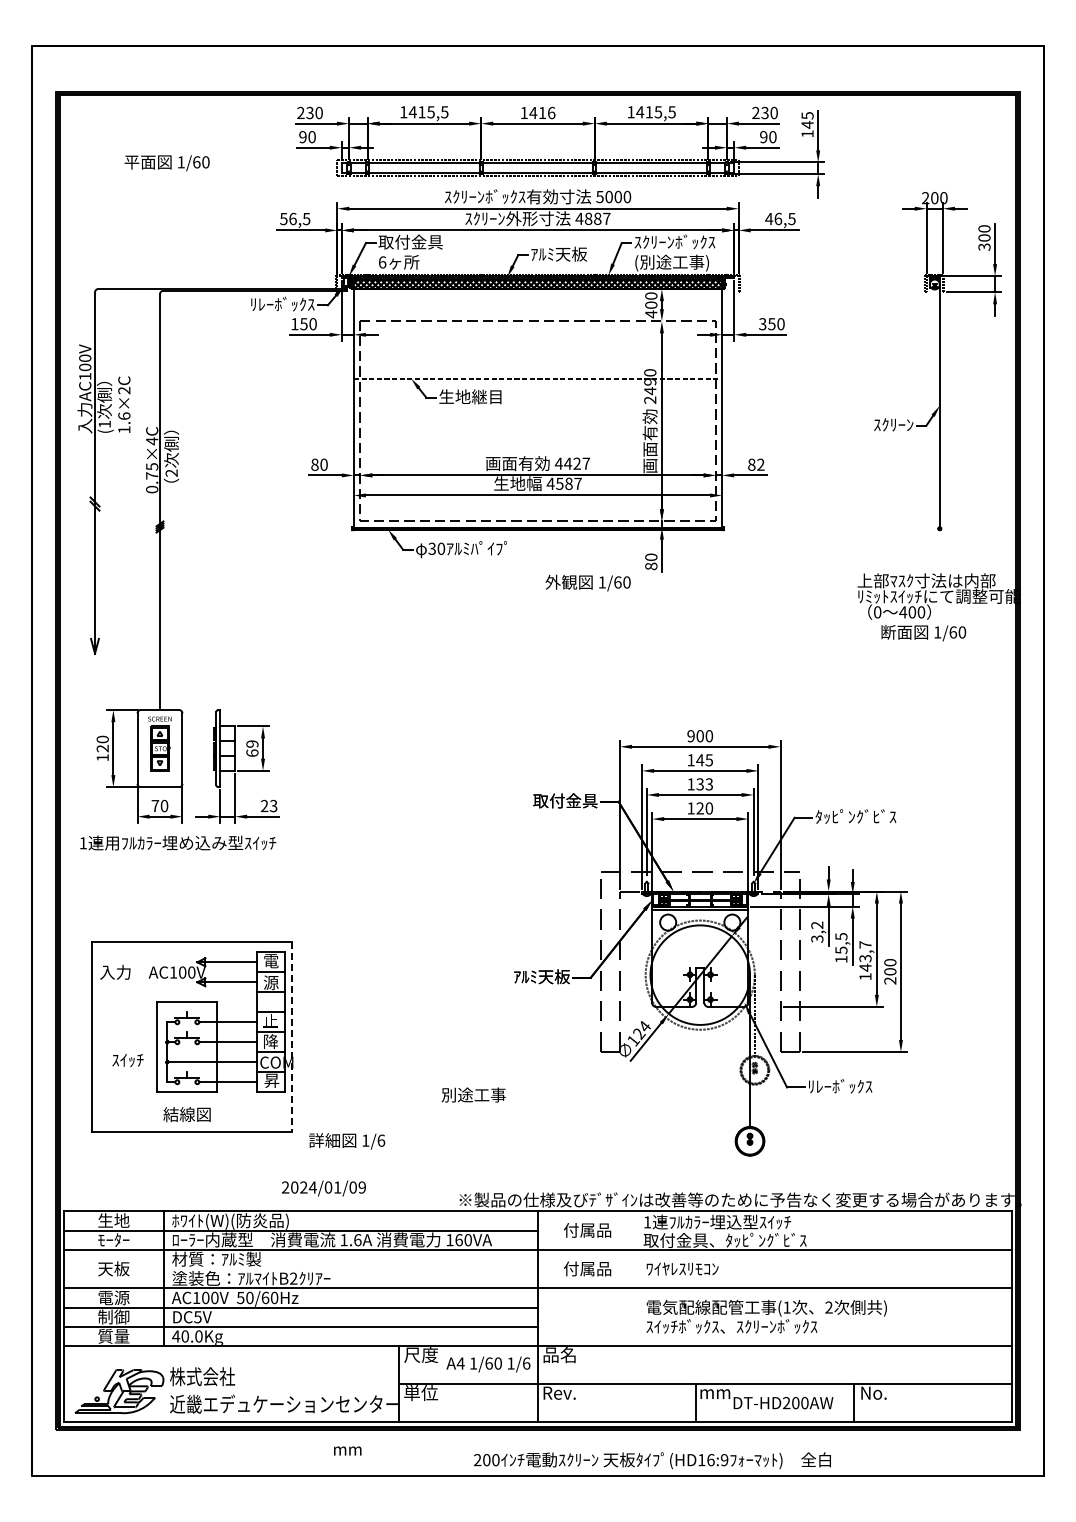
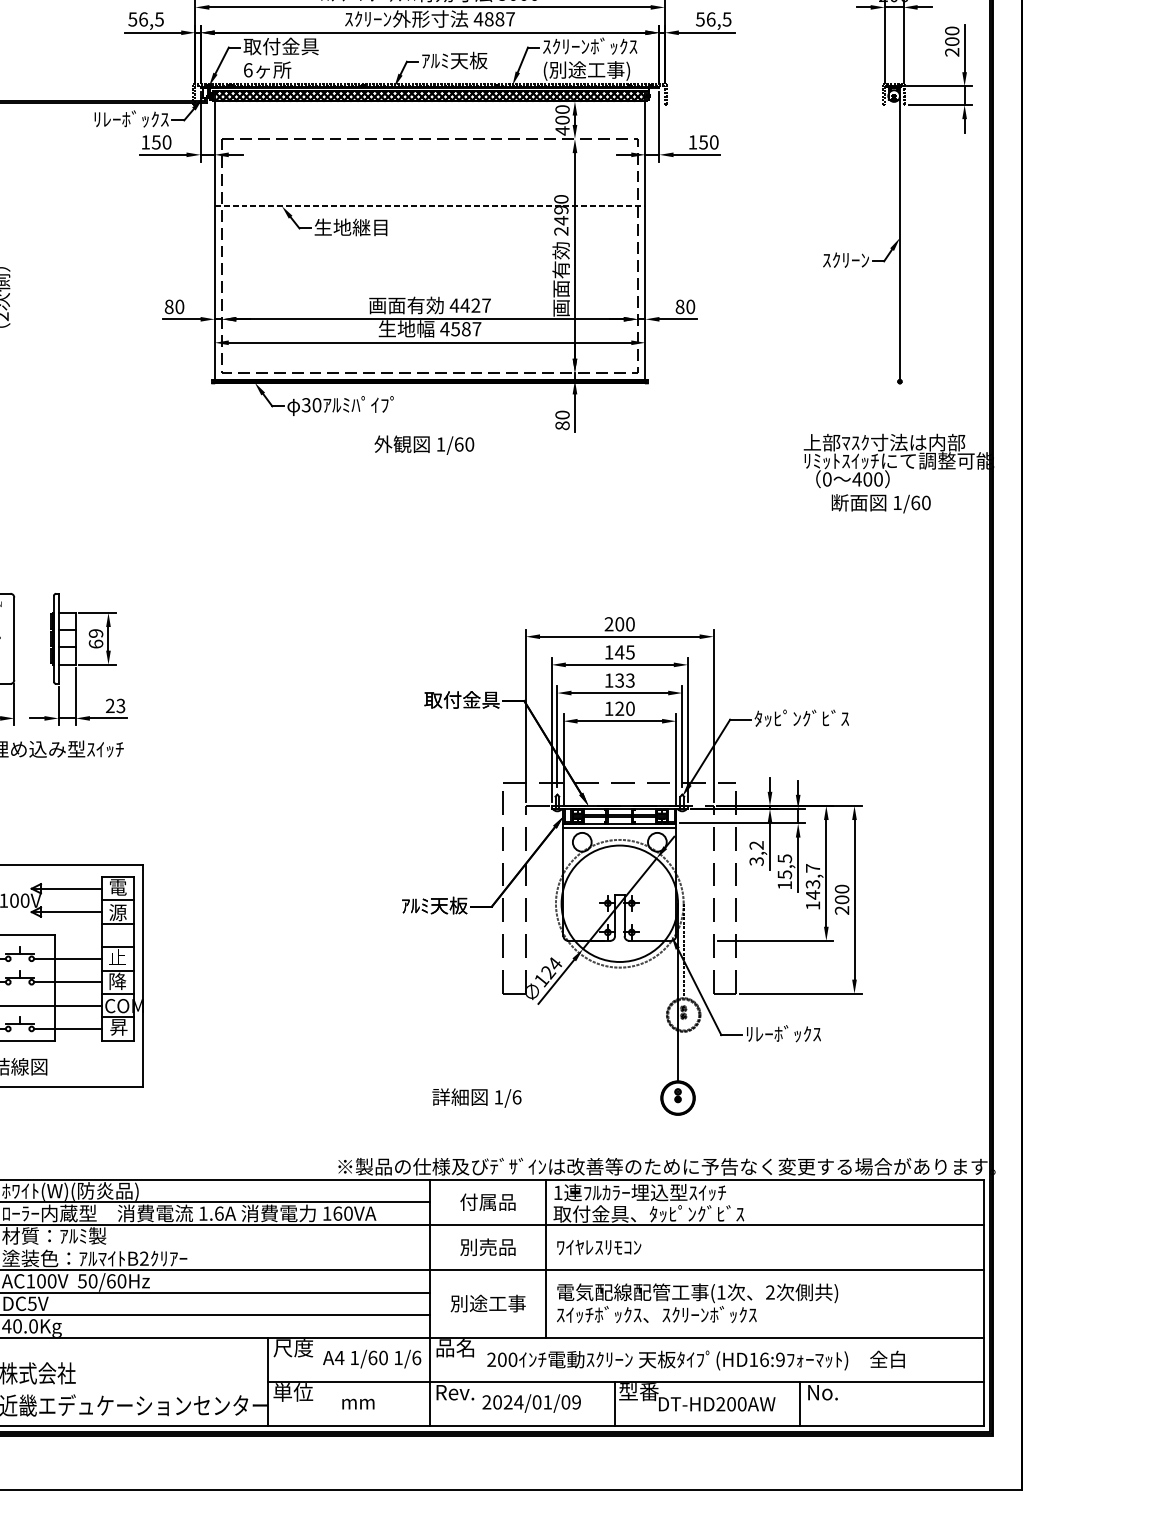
text: (769, 219) -> (700, 20), 46,5 -> 56,5
text: (984, 246) -> (952, 51), 300 -> 200
text: (762, 324) -> (692, 142), 350 -> 150
text: (760, 464) -> (690, 306), 82 -> 80
text: (587, 582) -> (423, 444), moved
text: (690, 736) -> (608, 624), 900 -> 200
line: (292, 1037) -> (142, 976), dashed -> solid
text: (473, 1094) -> (487, 1302), moved
text: (347, 1141) -> (477, 1098), moved
text: (323, 1188) -> (531, 1403), moved
text: (579, 1268) -> (478, 1246), 付属品 -> 別売品
line: (637, 1278) -> (546, 1258), added
text: (716, 1392) -> (638, 1391), mm -> 型番
text: (347, 1450) -> (358, 1403), moved
text: (652, 1460) -> (696, 1360), moved

